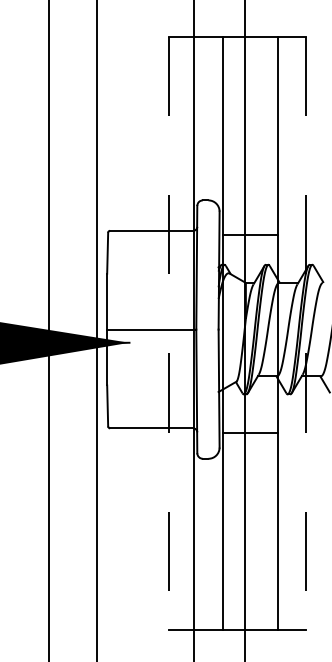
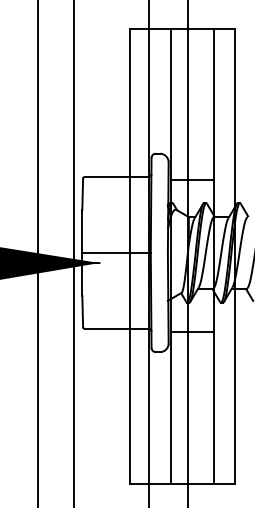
line: (168, 334) -> (129, 256), dashed -> solid
line: (305, 334) -> (234, 256), dashed -> solid

